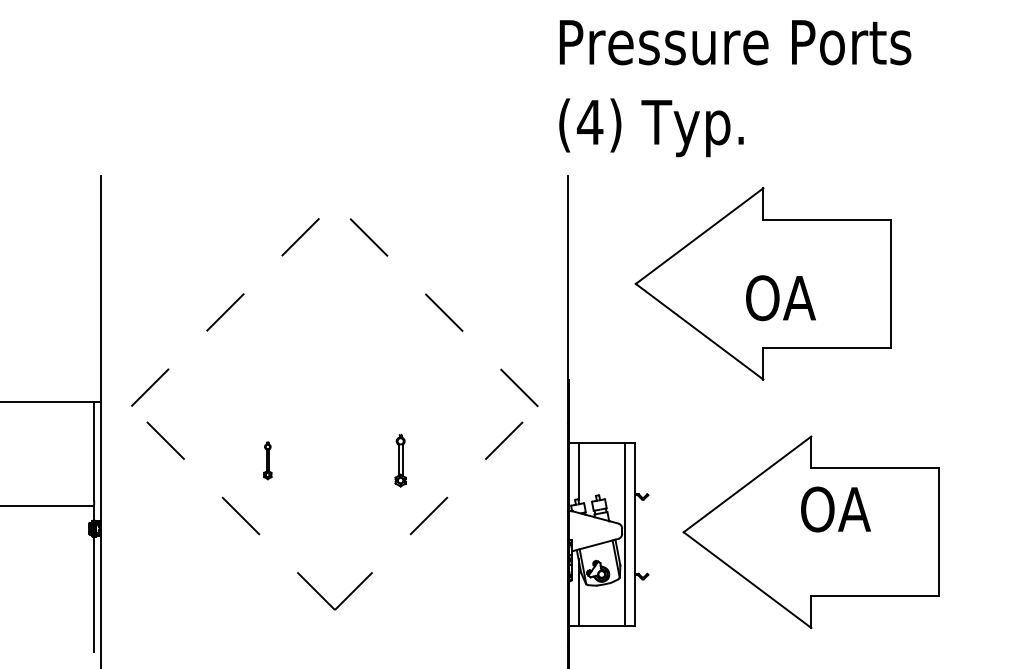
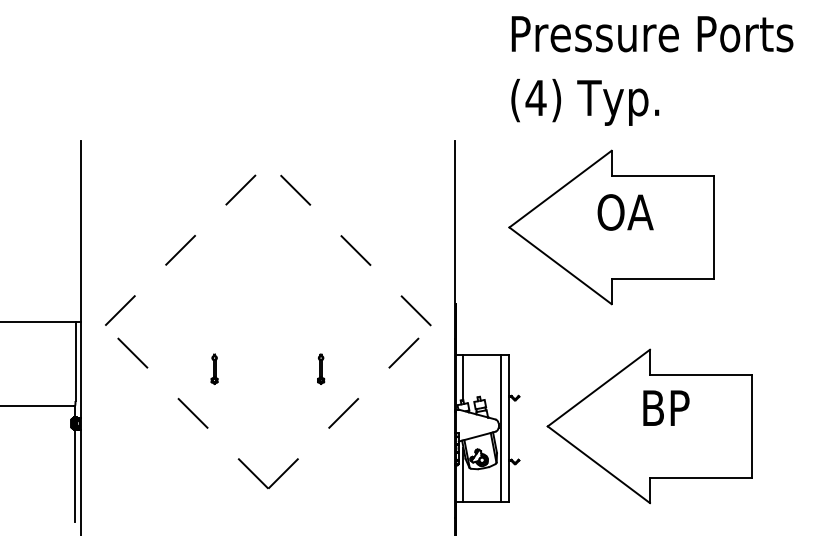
text: (735, 88) -> (652, 70), moved
text: (780, 298) -> (625, 212), moved
part: (400, 460) -> (320, 368), size x0.71
text: (835, 509) -> (669, 408), OA -> BP

